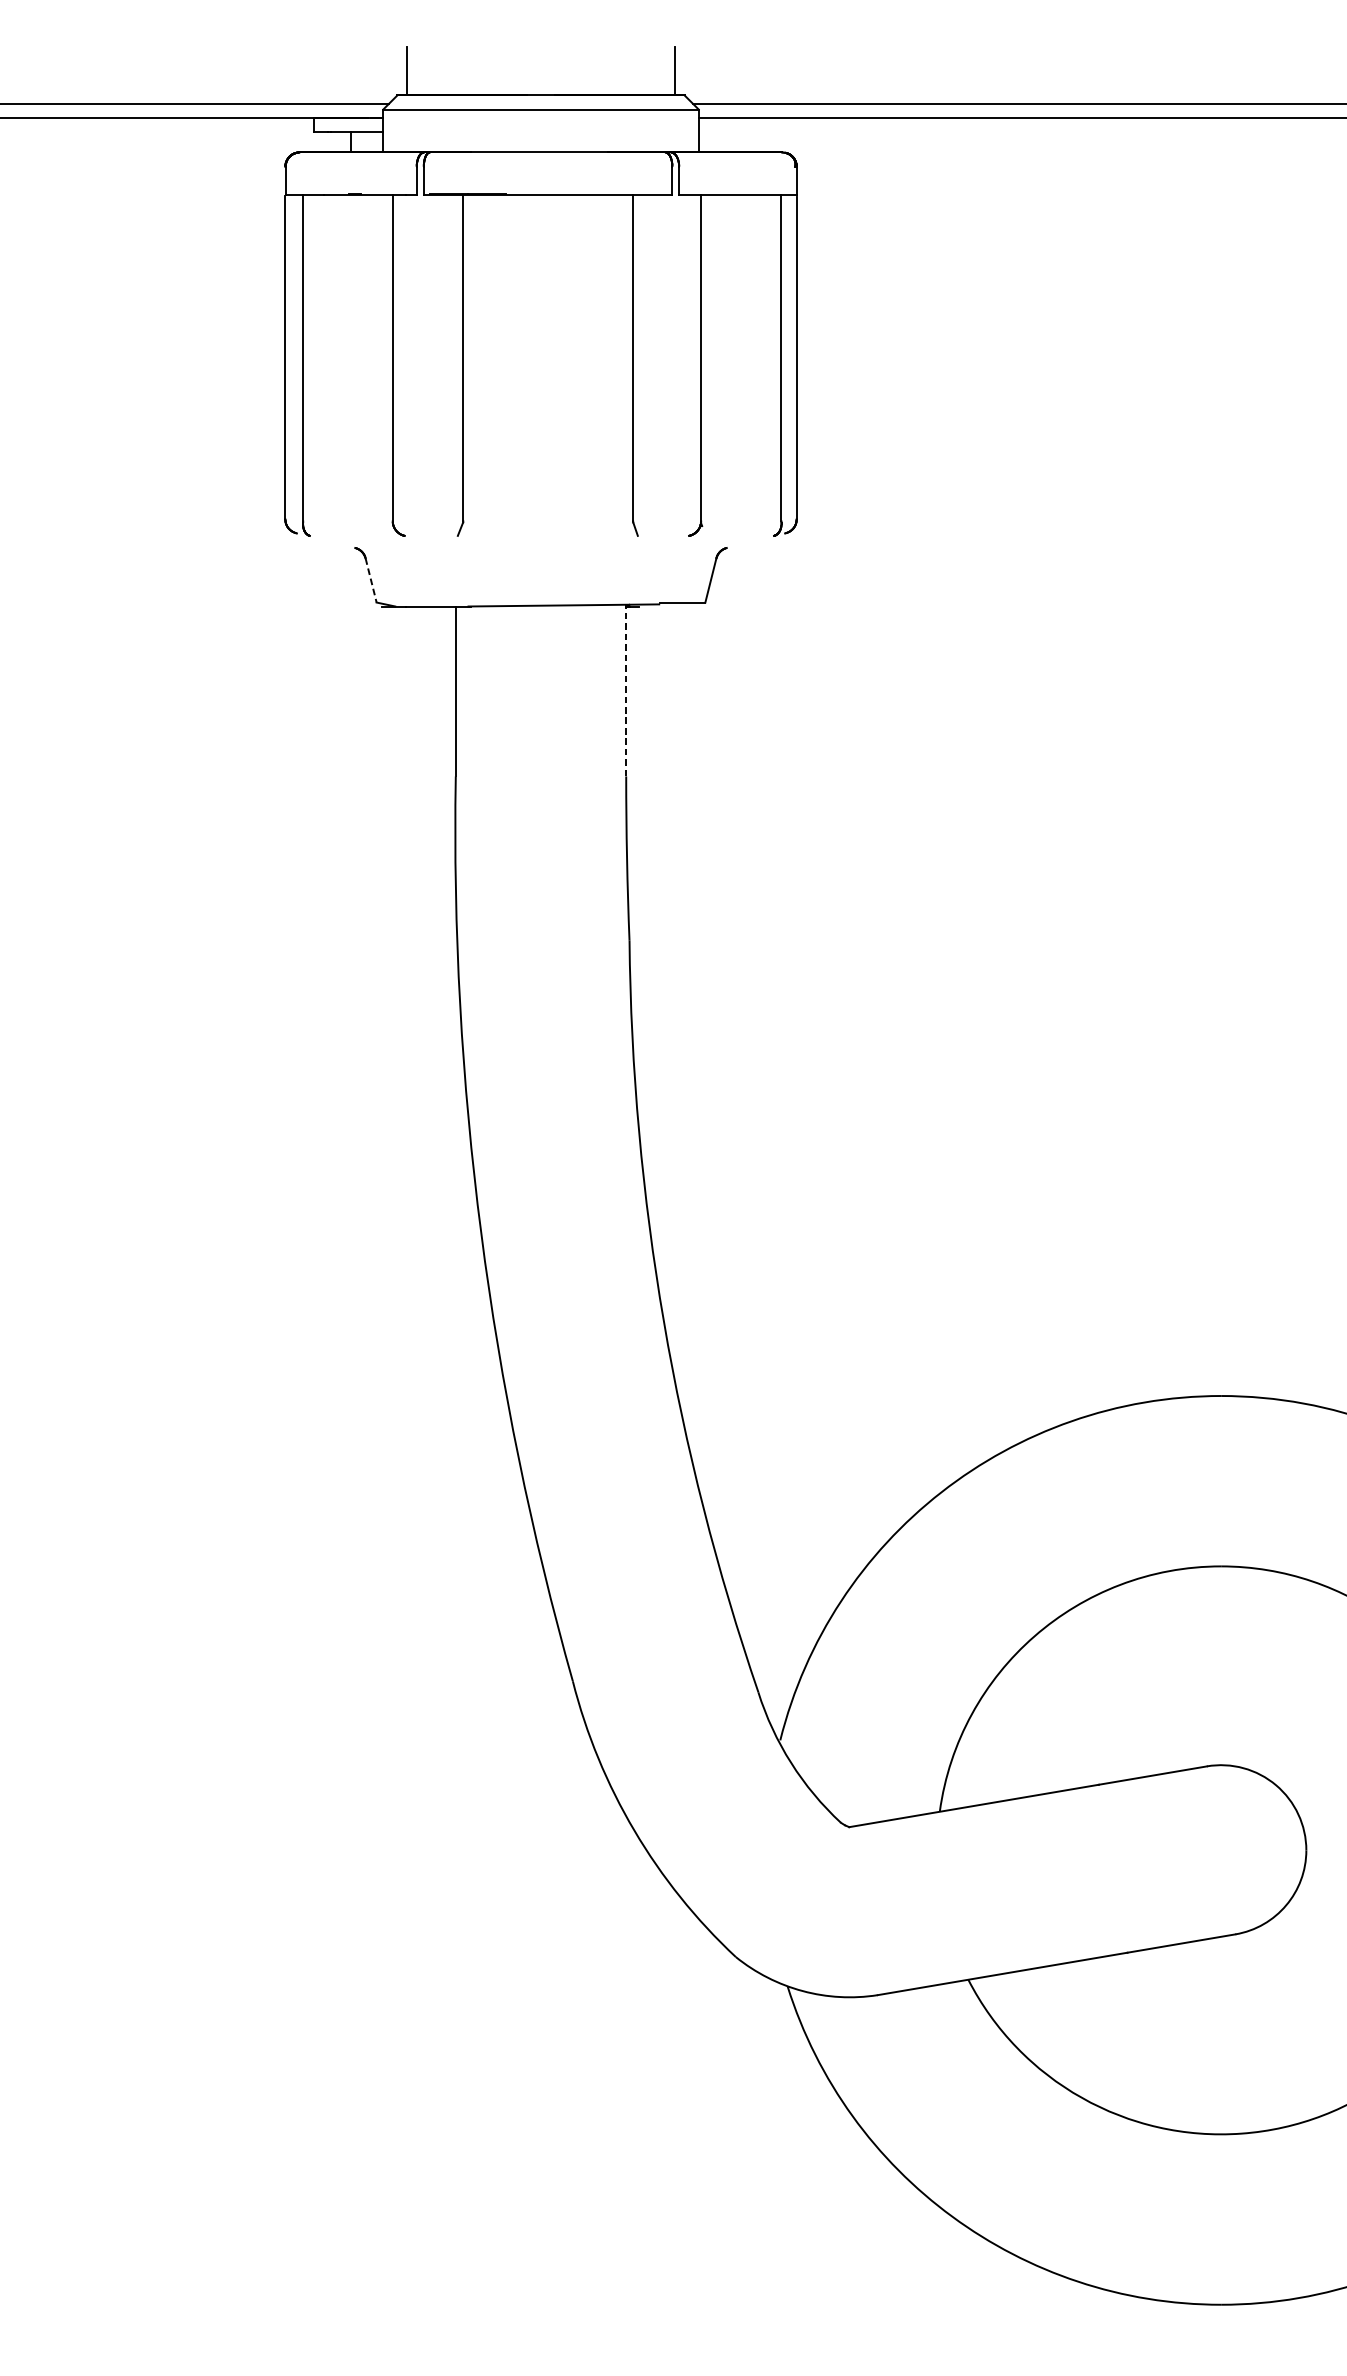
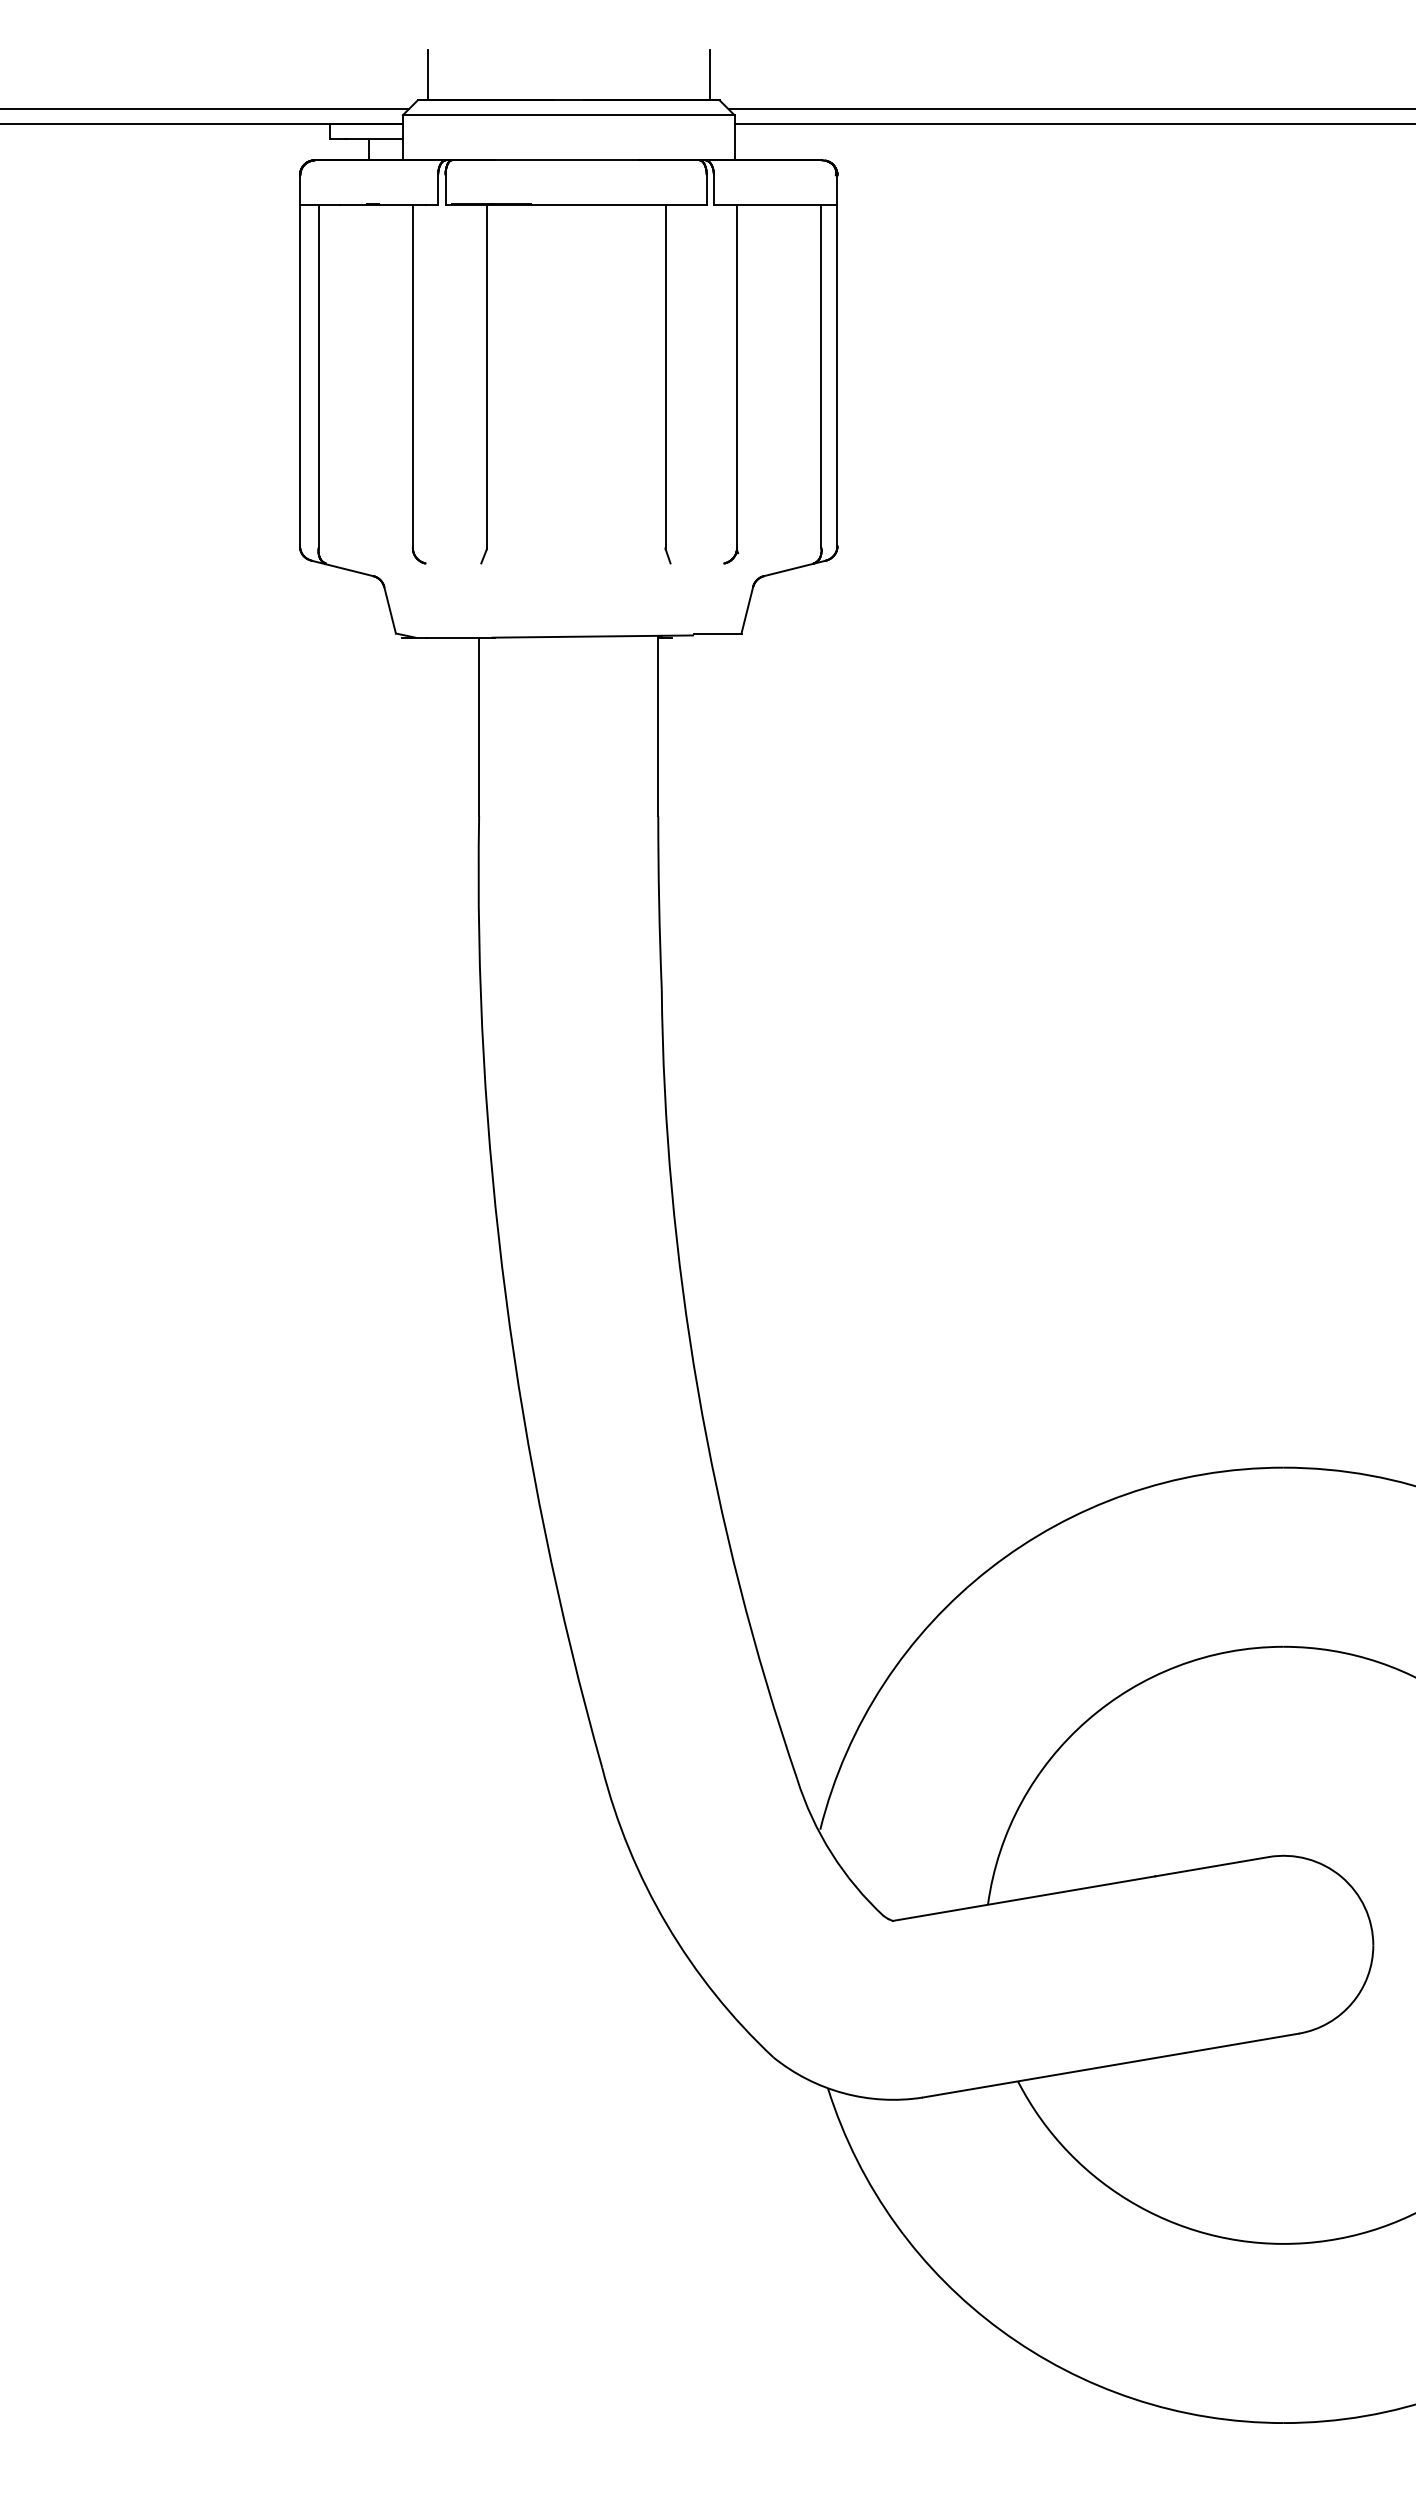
line: (325, 540) -> (342, 568), added
line: (756, 540) -> (795, 568), added
line: (371, 580) -> (390, 610), dashed -> solid
line: (626, 690) -> (658, 725), dashed -> solid

